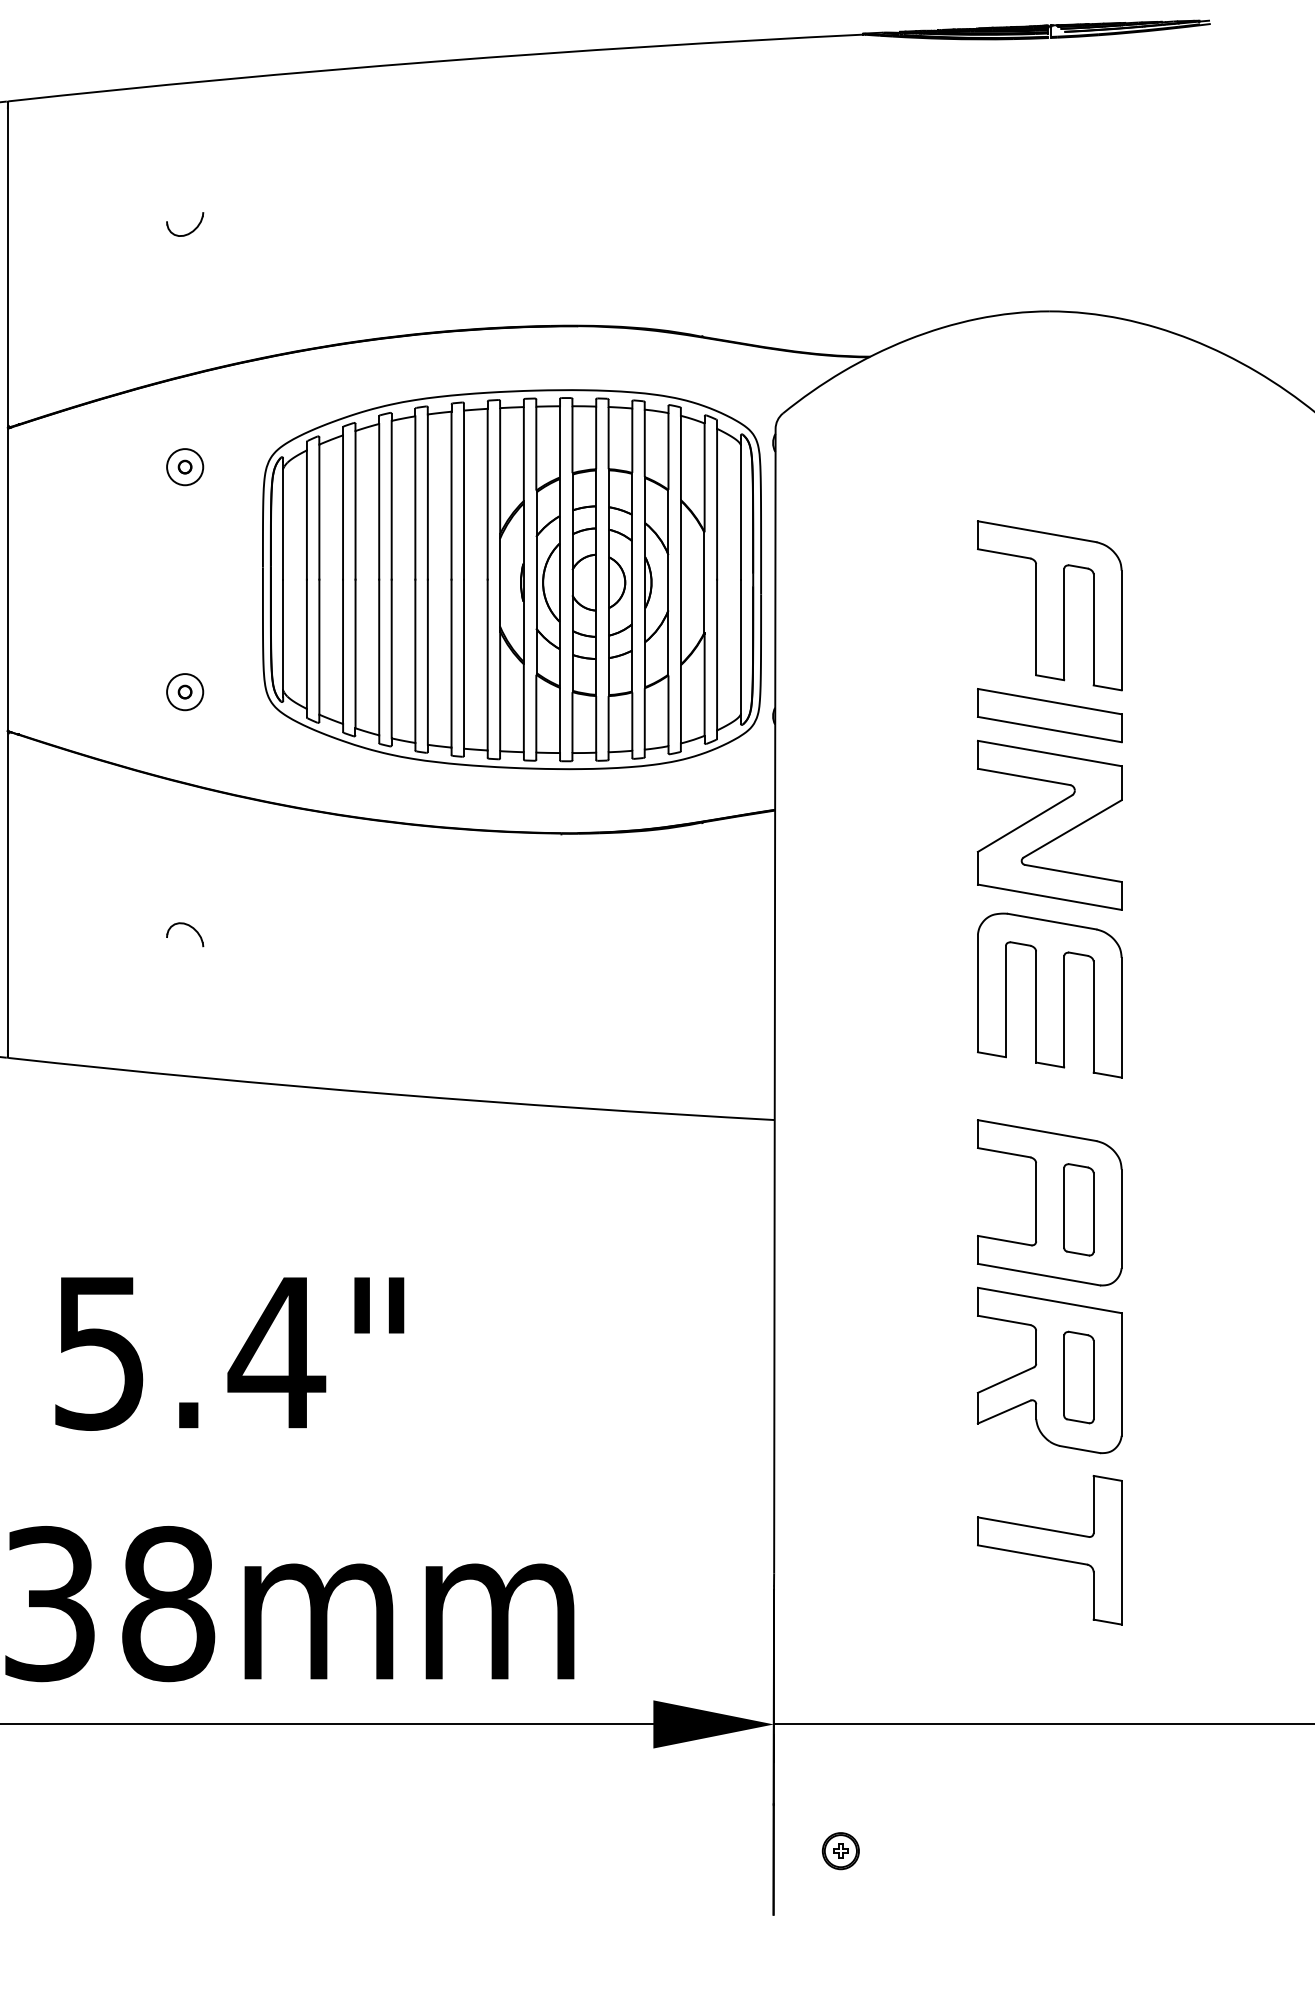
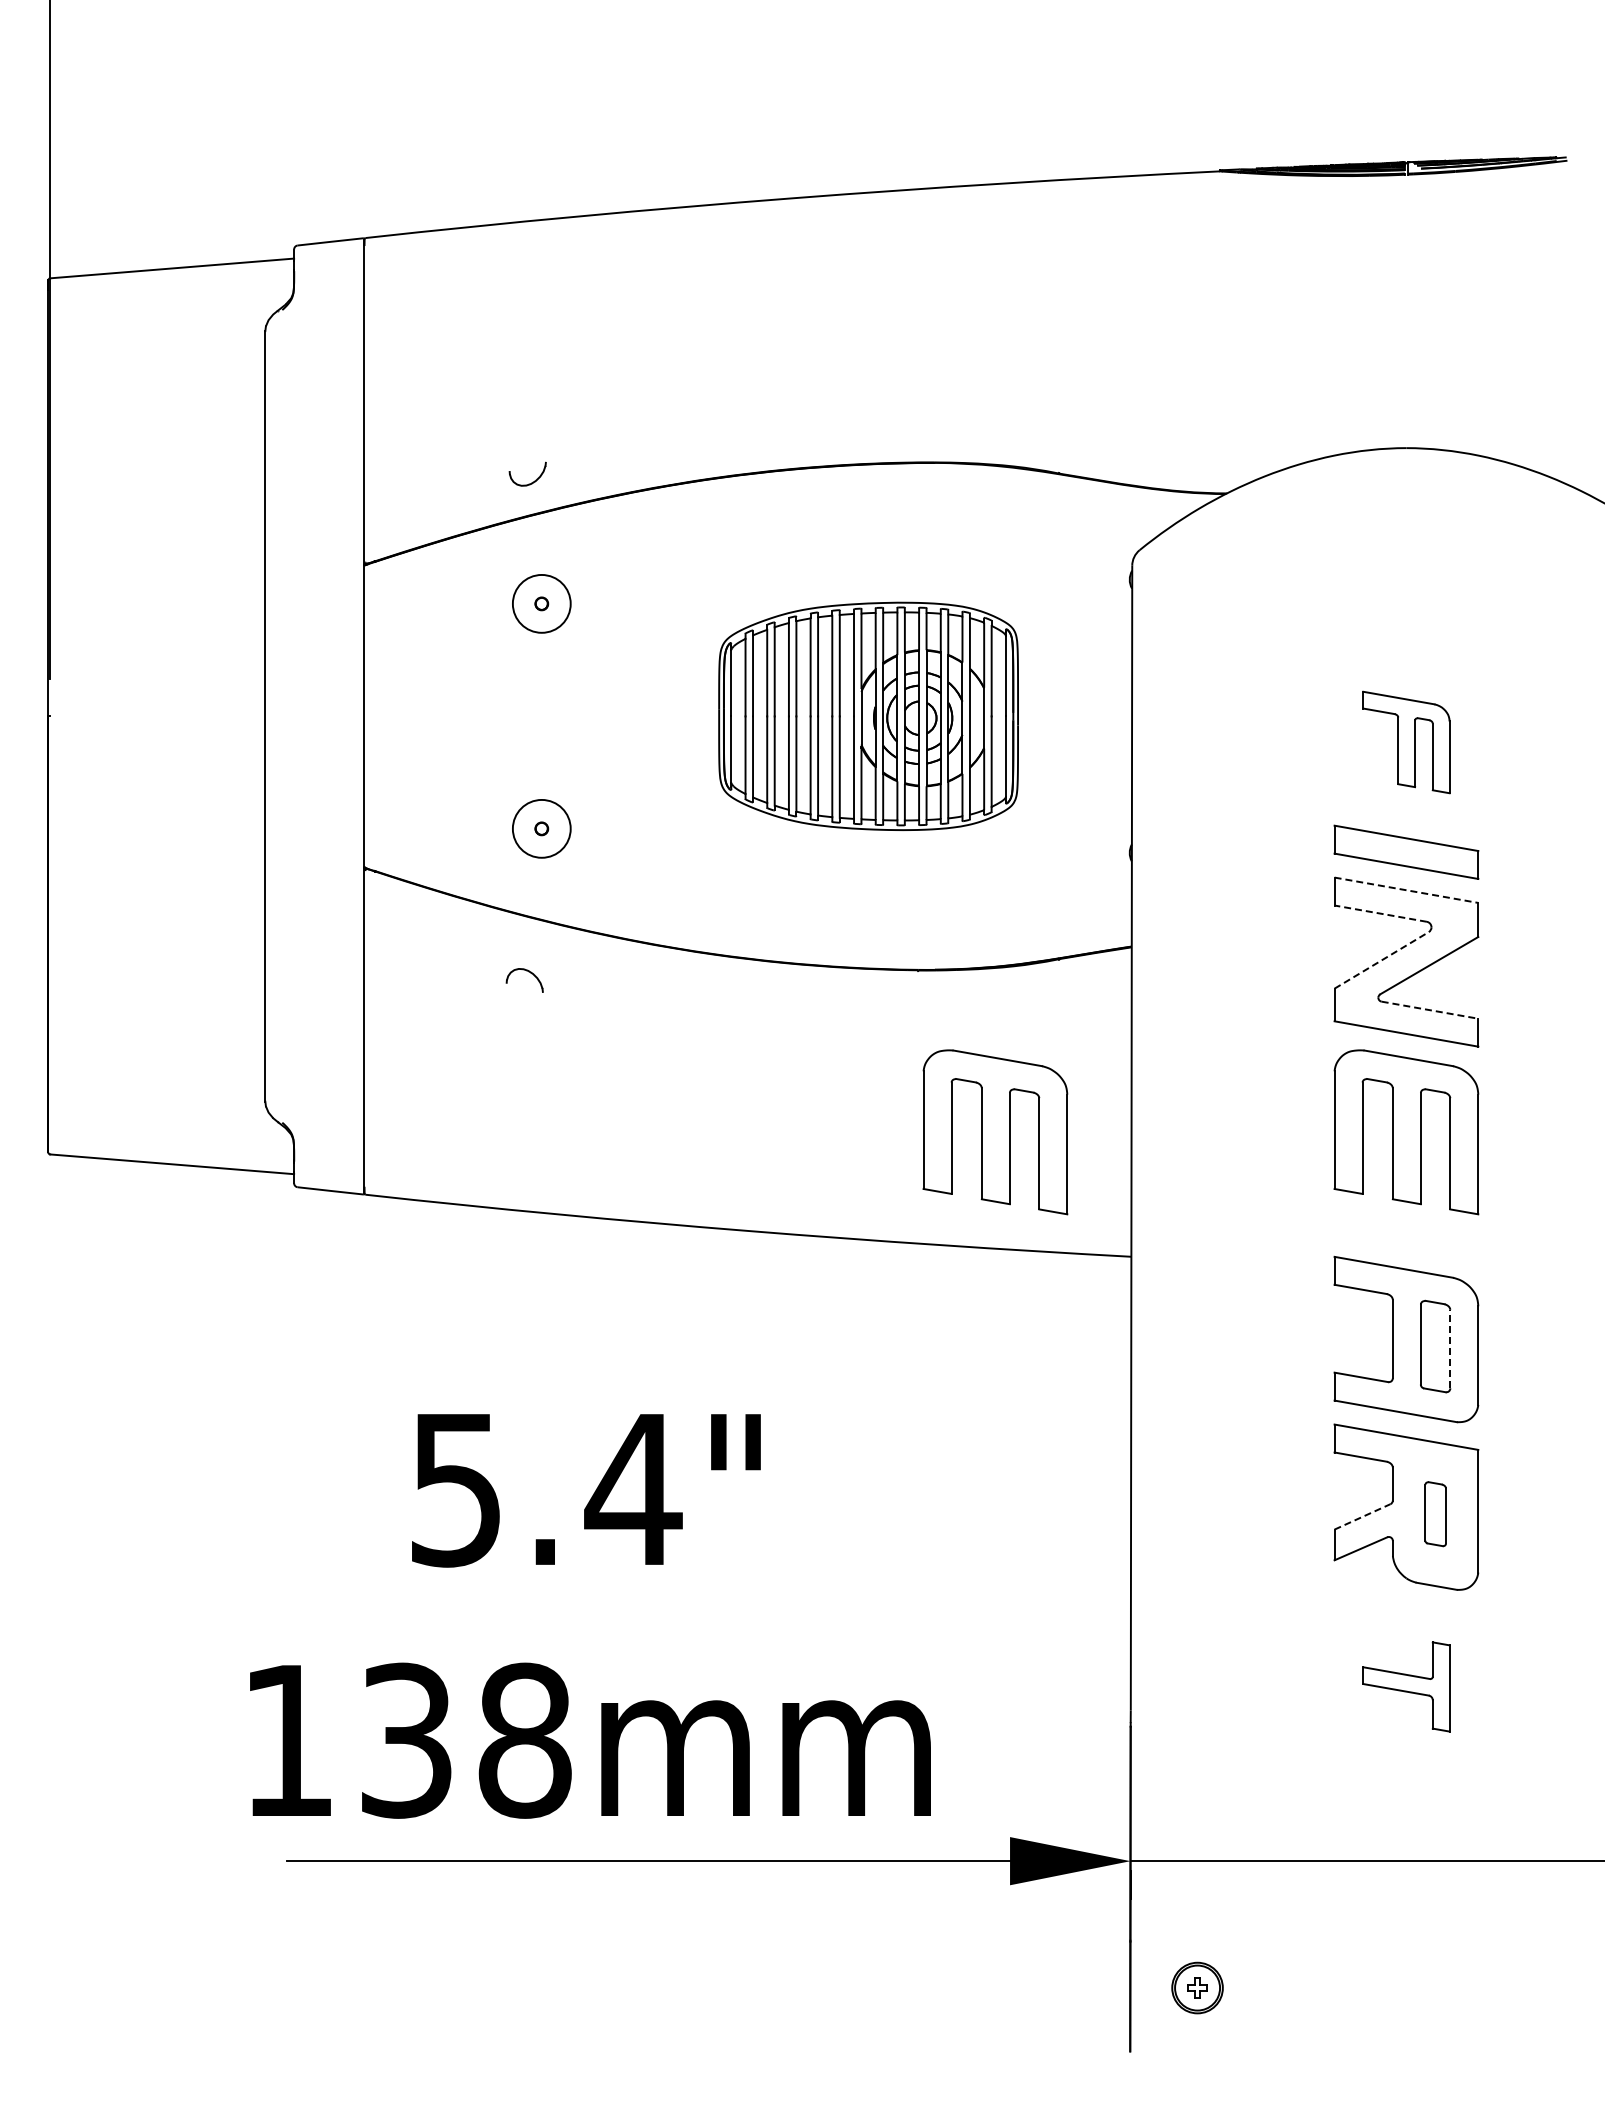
part: (188, 232) -> (531, 482), moved
circle: (184, 466) -> (541, 603), size x1.6
part: (511, 579) -> (868, 716), size x0.6
part: (1049, 605) -> (1406, 742), size x0.6
circle: (184, 691) -> (541, 828), size x1.6
line: (1049, 753) -> (1406, 890), solid -> dashed
line: (1023, 776) -> (1380, 913), solid -> dashed
line: (1024, 823) -> (1381, 960), solid -> dashed
line: (1073, 873) -> (1430, 1010), solid -> dashed
part: (188, 926) -> (528, 972), moved
part: (638, 995) -> (995, 1132), added
line: (1093, 1211) -> (1450, 1348), solid -> dashed
part: (1078, 1376) -> (1435, 1513), size x0.7
line: (1005, 1379) -> (1362, 1516), solid -> dashed
part: (1049, 1549) -> (1406, 1686), size x0.6
part: (840, 1850) -> (1197, 1987), size x1.4

